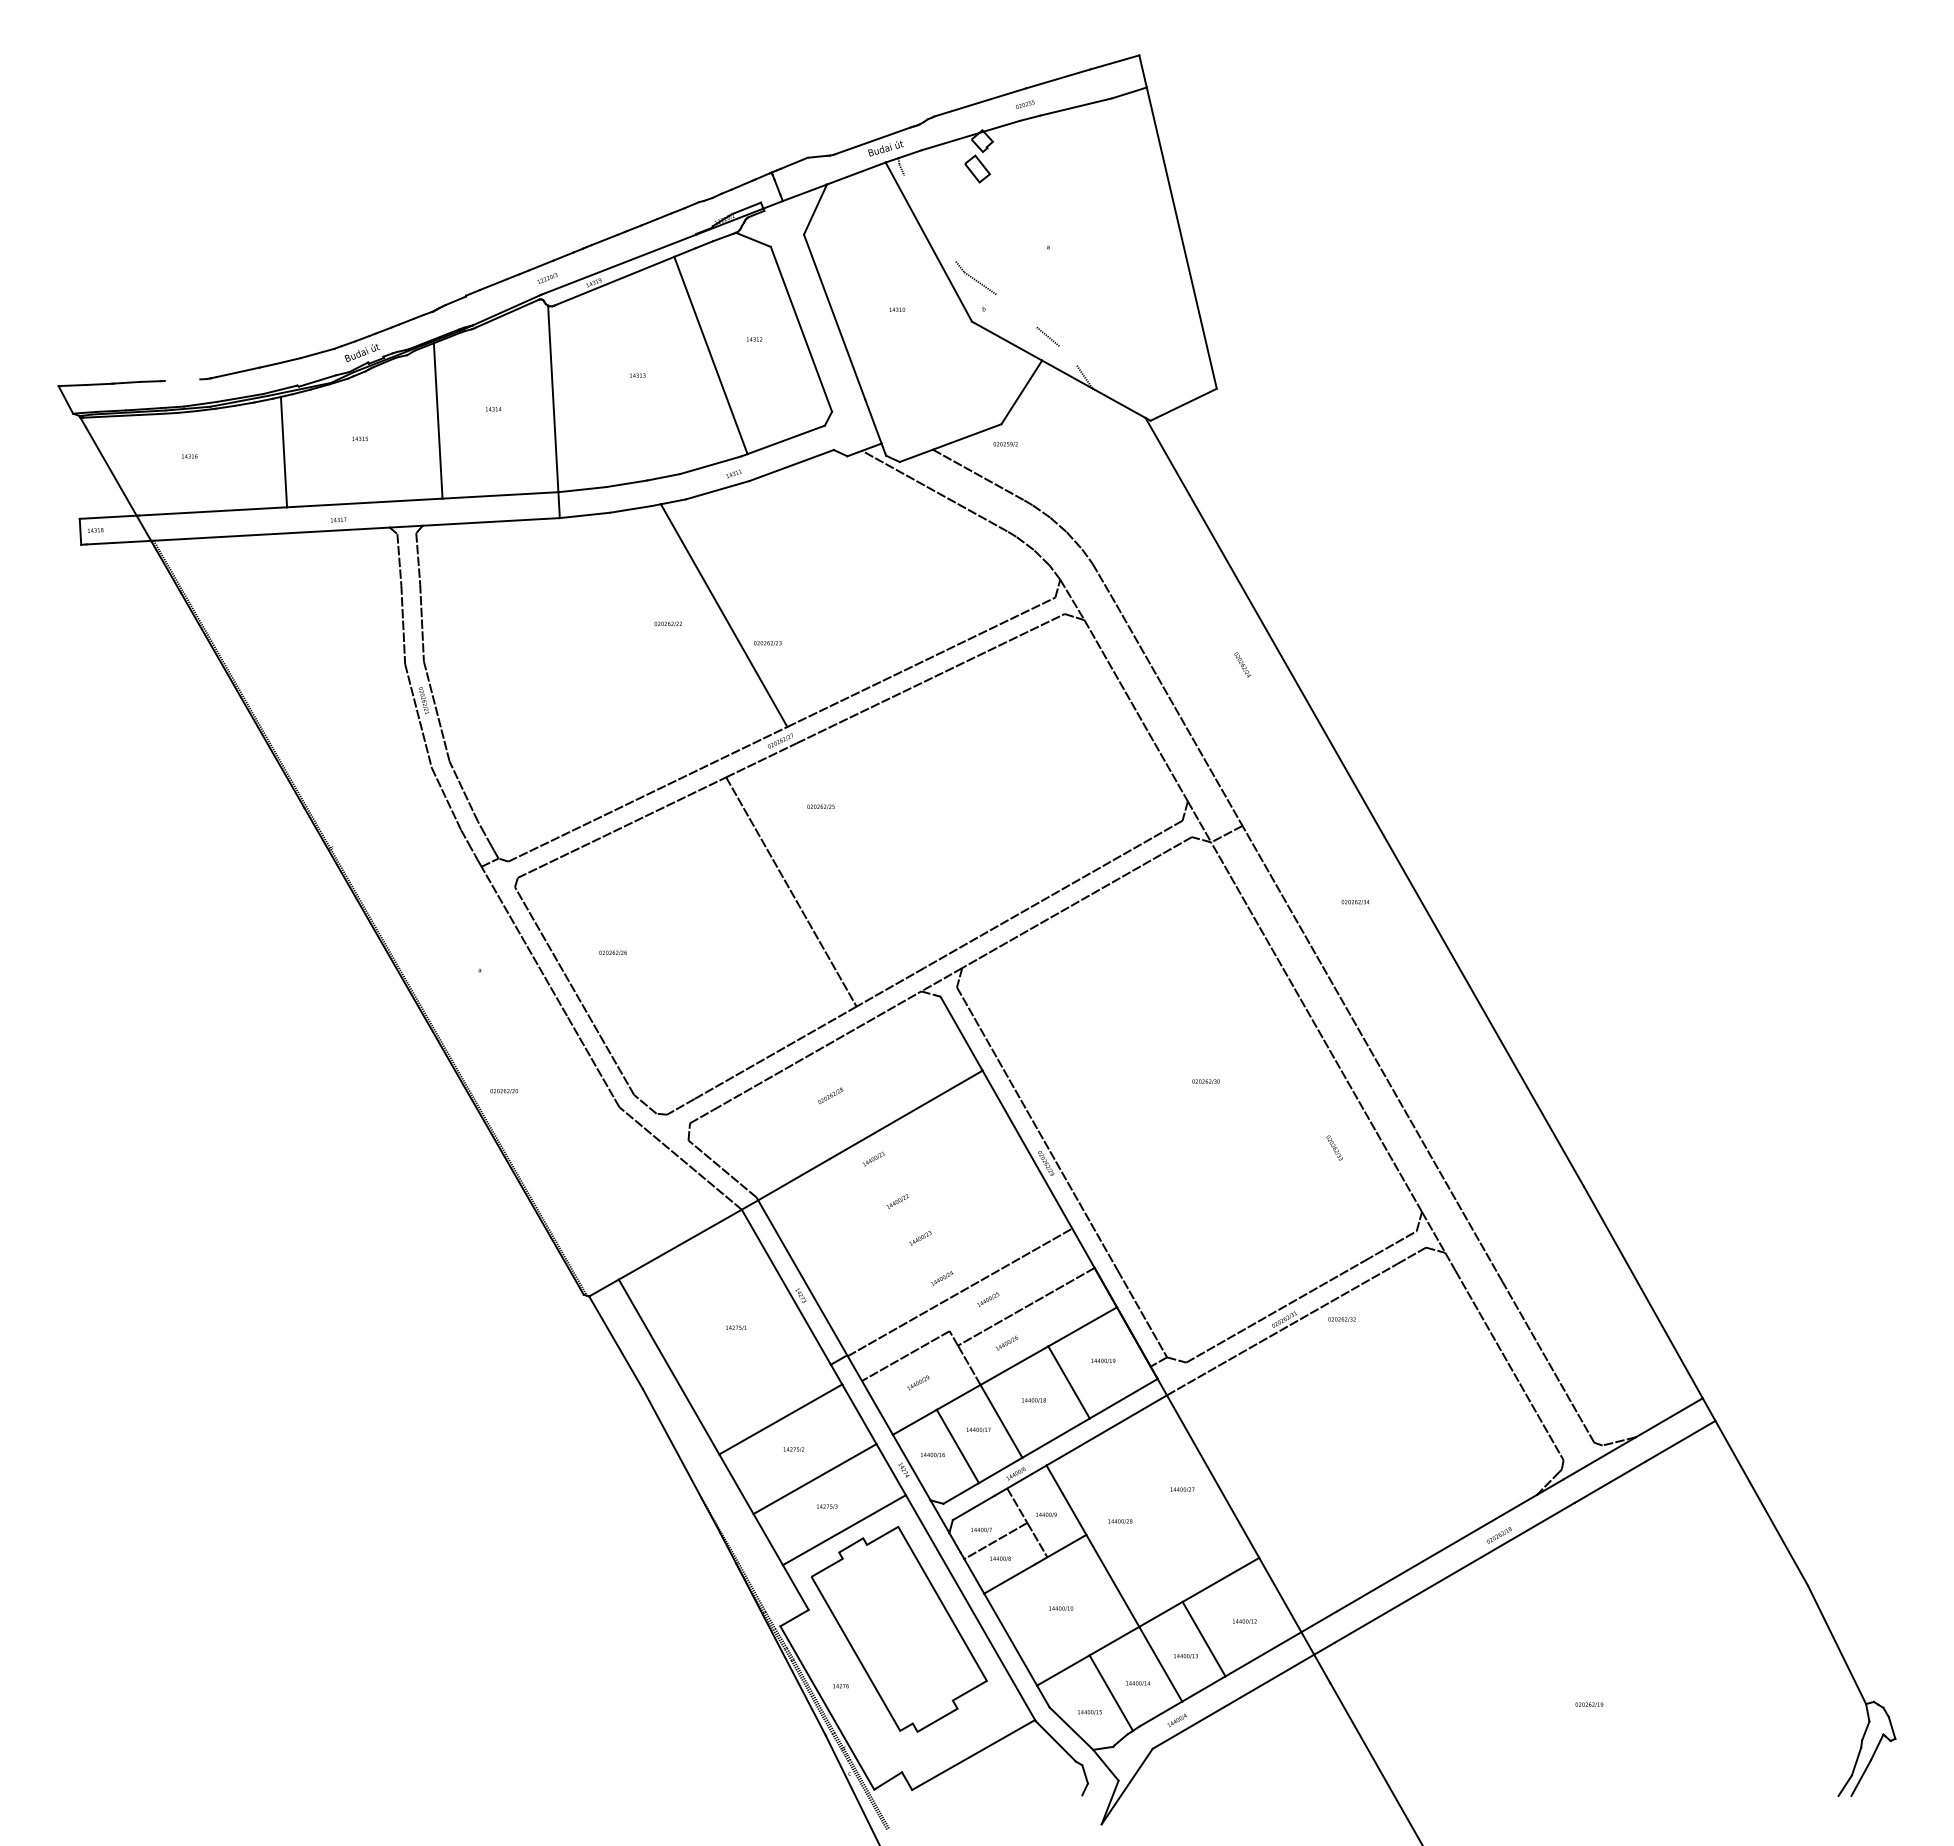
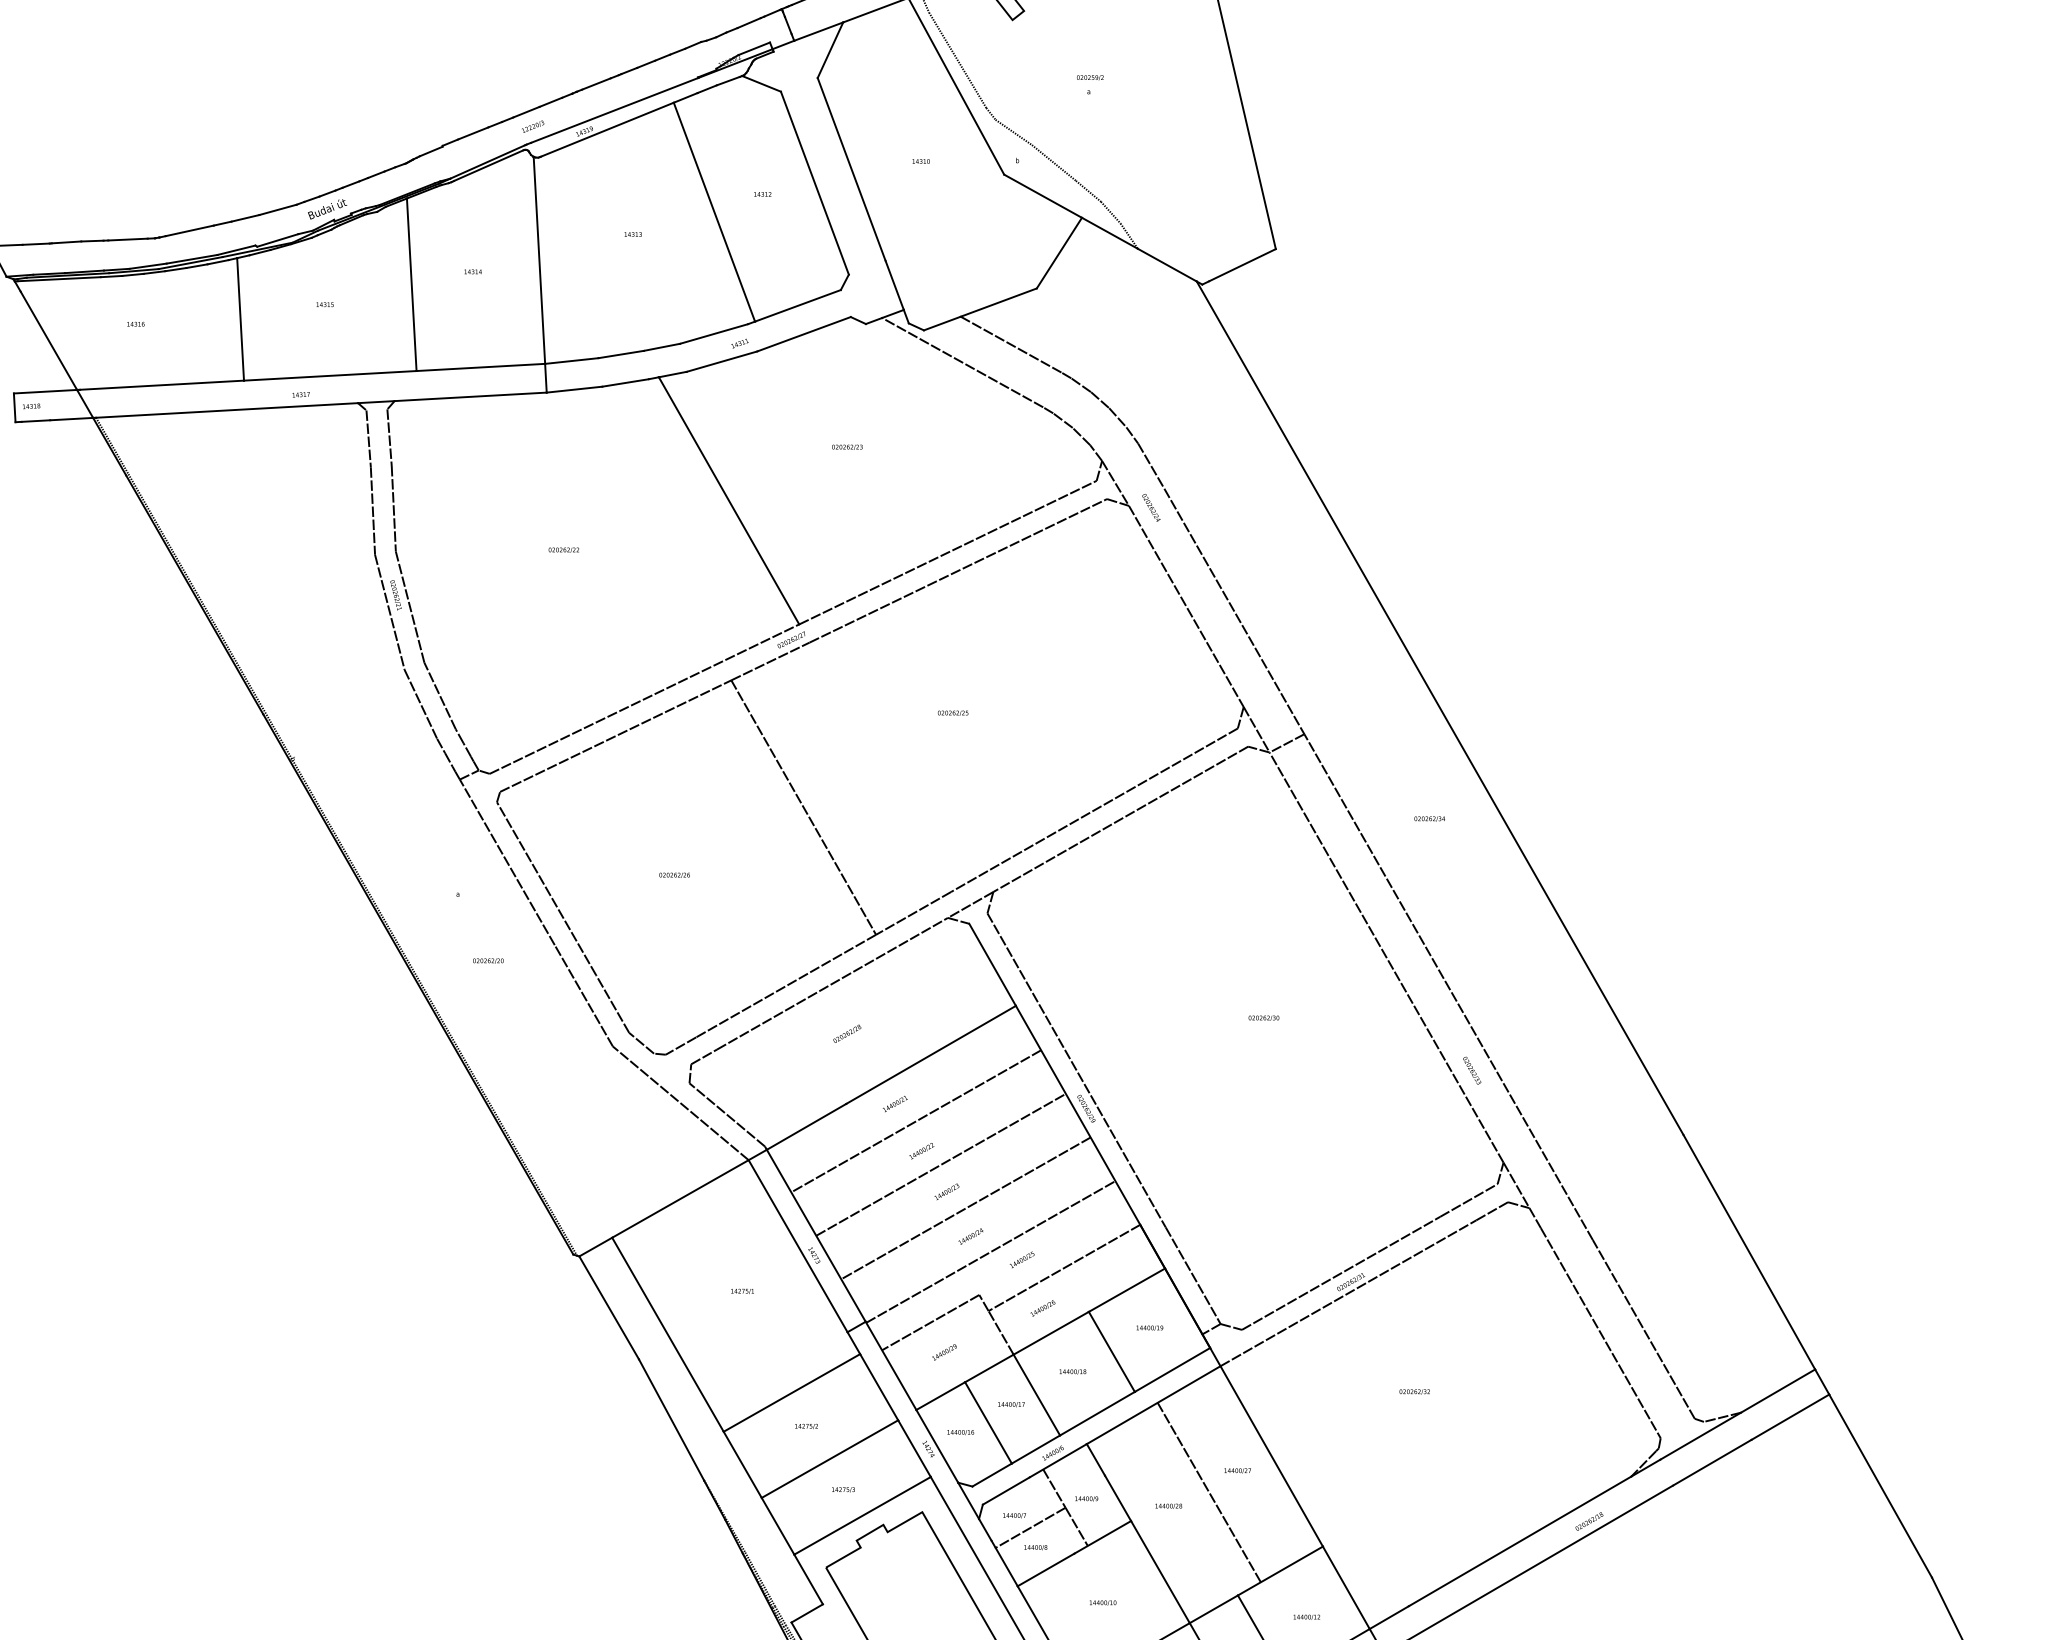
line: (929, 218) -> (956, 60), added
line: (1016, 311) -> (1053, 163), added
line: (1067, 355) -> (1110, 212), added
line: (182, 380) -> (127, 239), added
text: (1005, 444) -> (1090, 77), moved
text: (667, 623) -> (562, 549), moved
text: (767, 643) -> (847, 447), moved
text: (1242, 664) -> (1151, 507), moved
text: (820, 806) -> (952, 712), moved
text: (612, 952) -> (673, 874), moved
text: (503, 1091) -> (487, 961), moved
text: (1334, 1147) -> (1471, 1070), moved
line: (892, 1174) -> (915, 1121), added
line: (914, 1213) -> (940, 1164), added
line: (937, 1253) -> (965, 1208), added
text: (1341, 1319) -> (1414, 1391), moved
line: (1156, 1509) -> (1208, 1492), added

